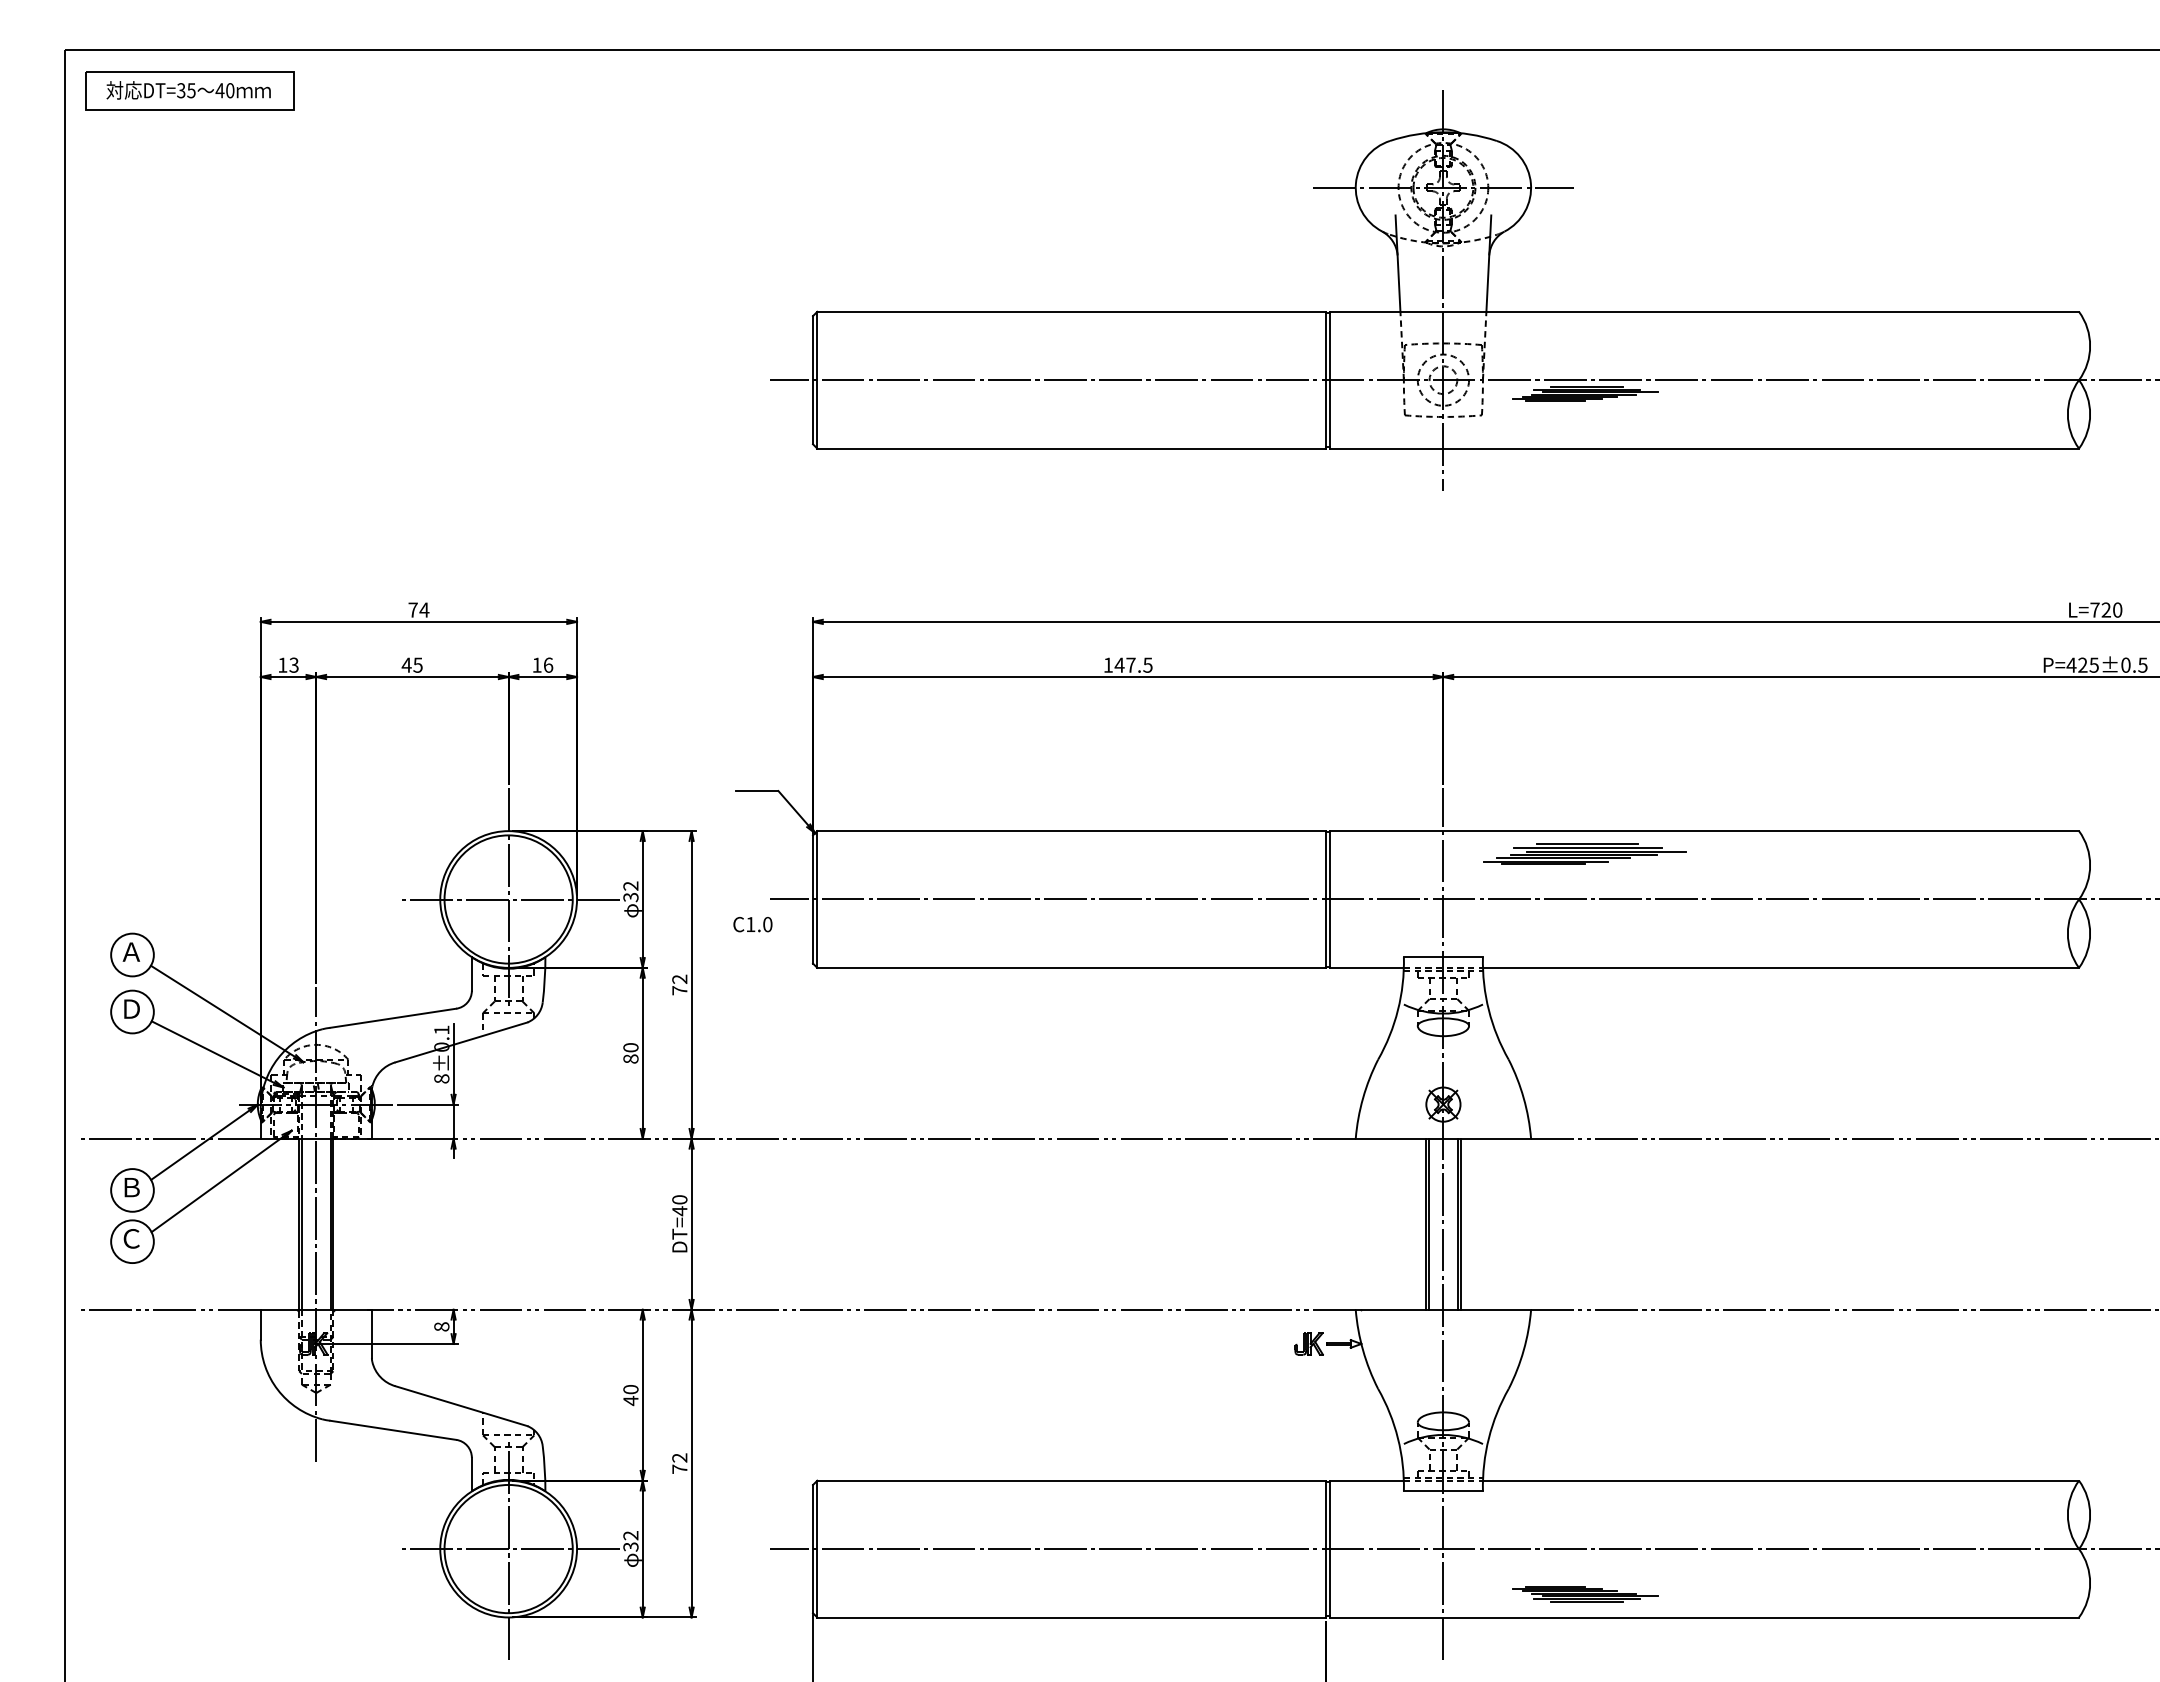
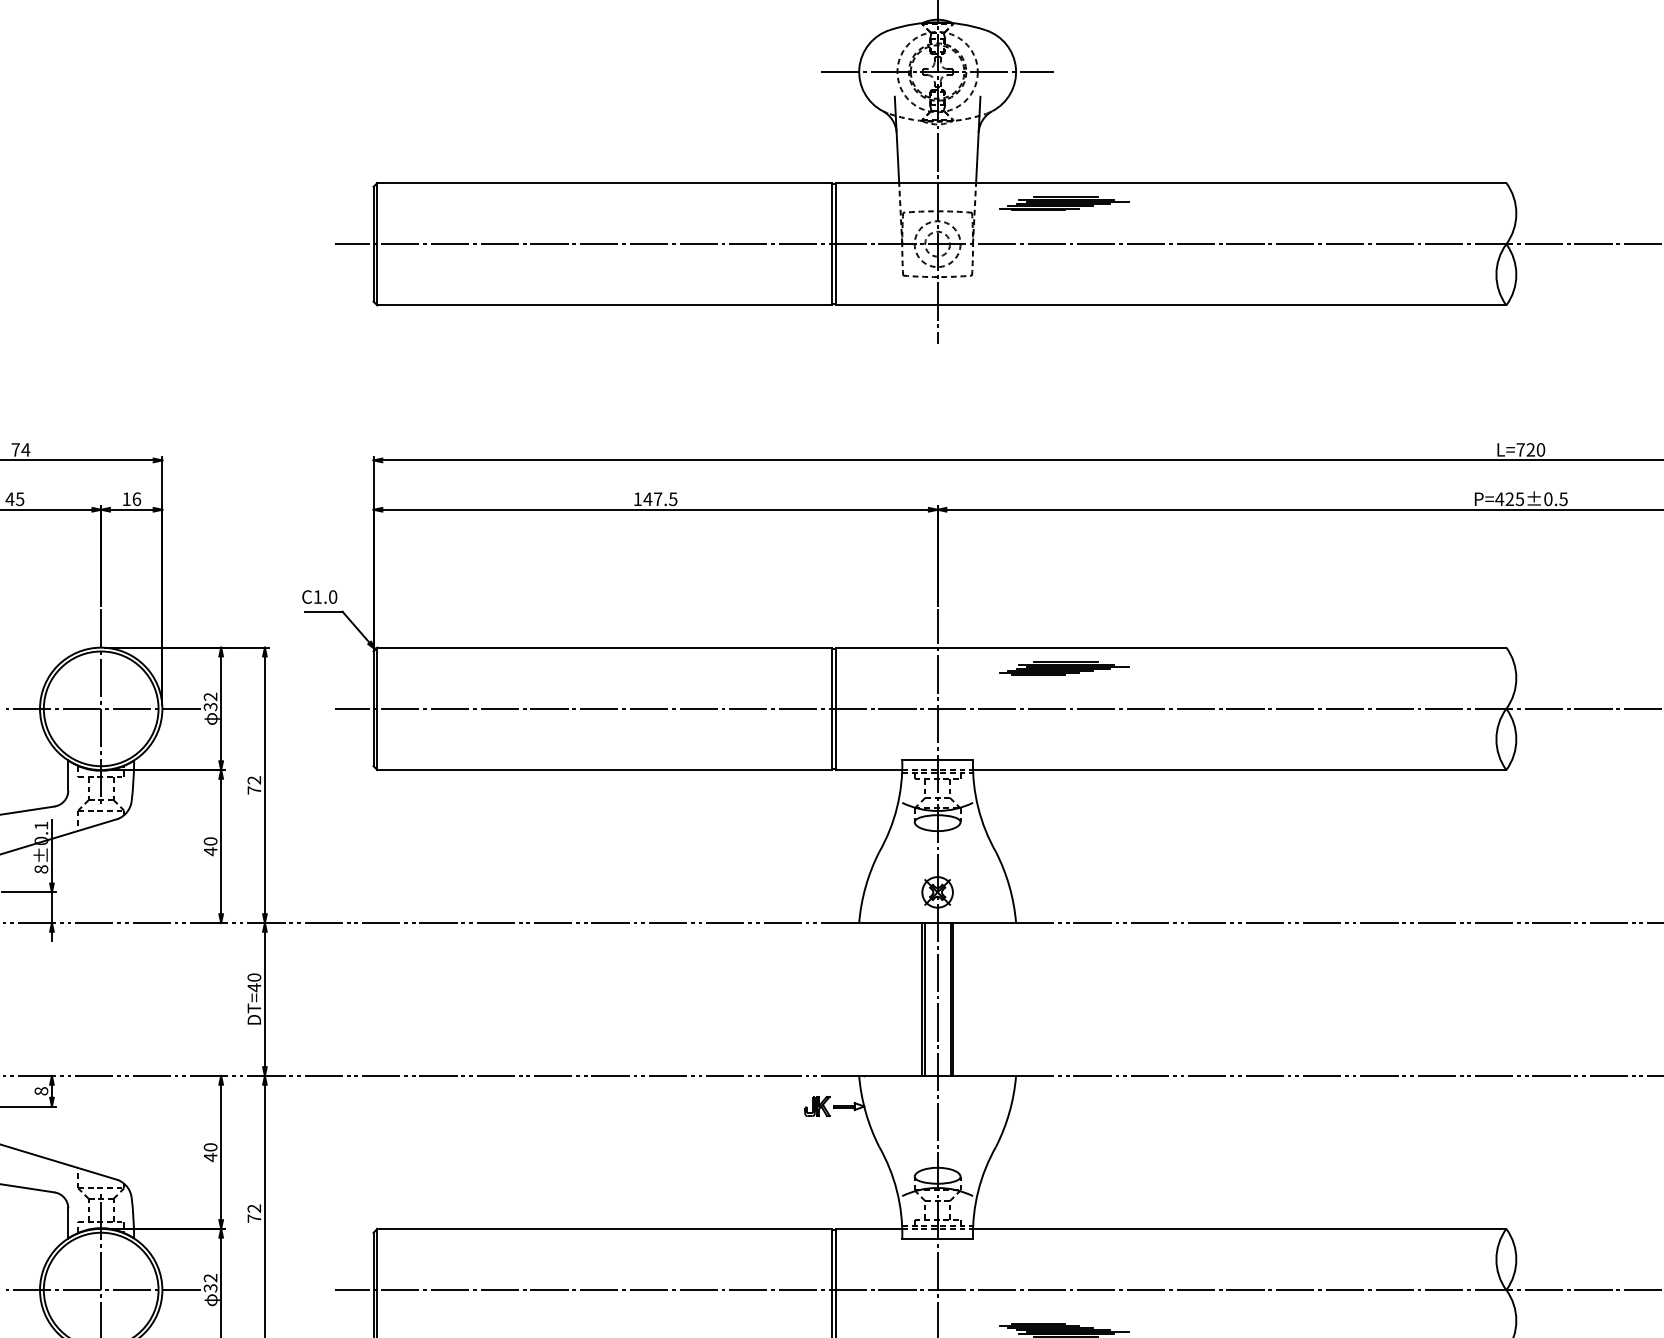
part: (1585, 393) -> (1064, 203), moved
part: (1585, 854) -> (1064, 668), size x0.71
text: (752, 924) -> (319, 597), moved
text: (630, 1059) -> (210, 852), 80 -> 40

